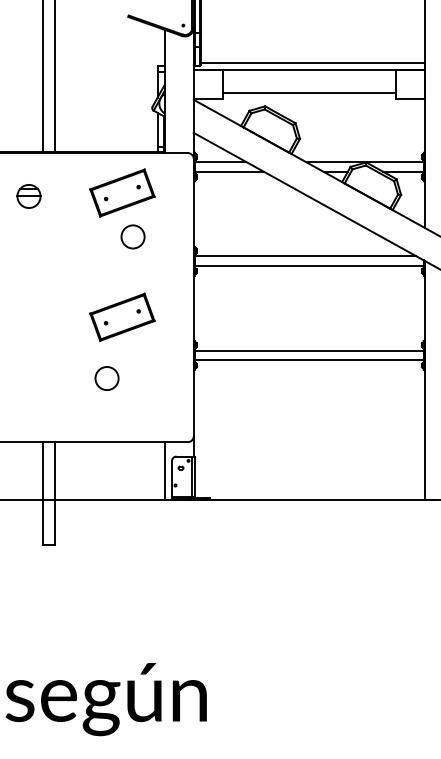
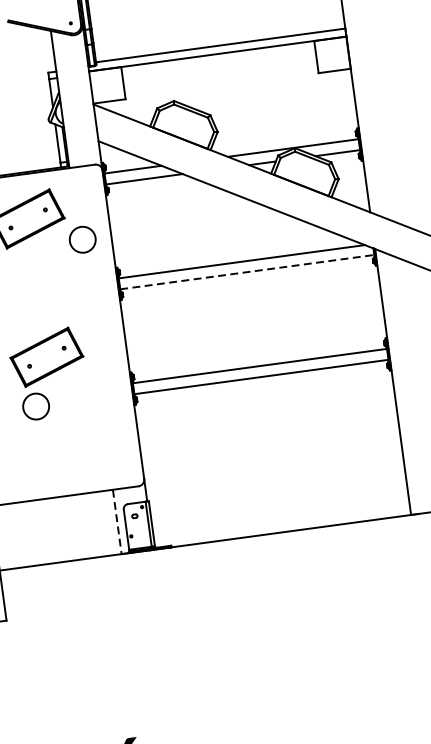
line: (309, 93) -> (221, 80), removed
circle: (132, 236) -> (82, 239), moved
line: (309, 266) -> (247, 272), solid -> dashed
circle: (106, 378) -> (35, 406), moved
line: (164, 471) -> (116, 522), solid -> dashed

